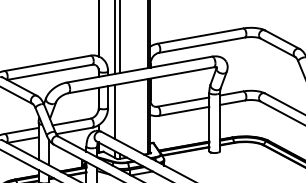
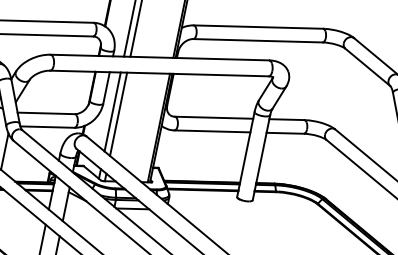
line: (119, 112) -> (118, 113), added

